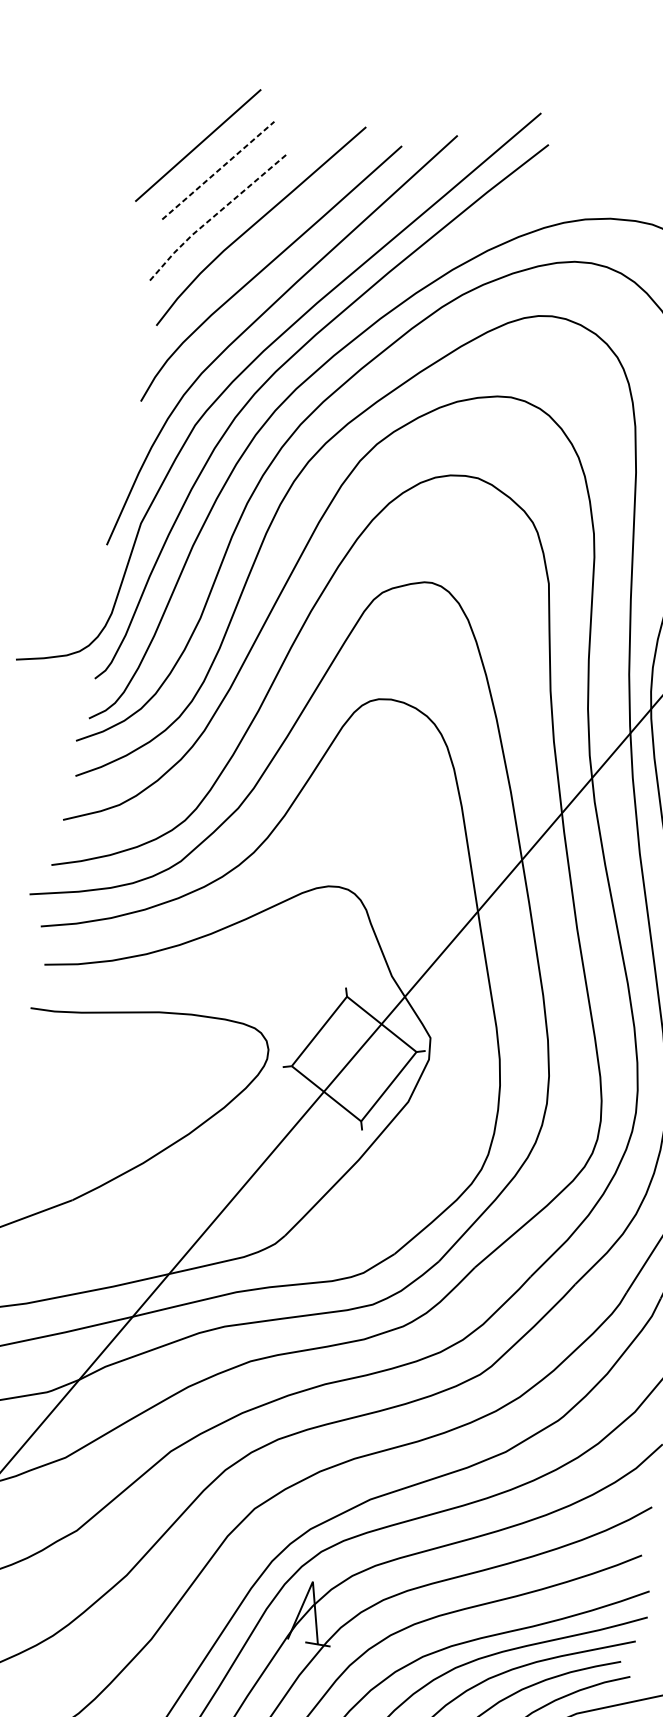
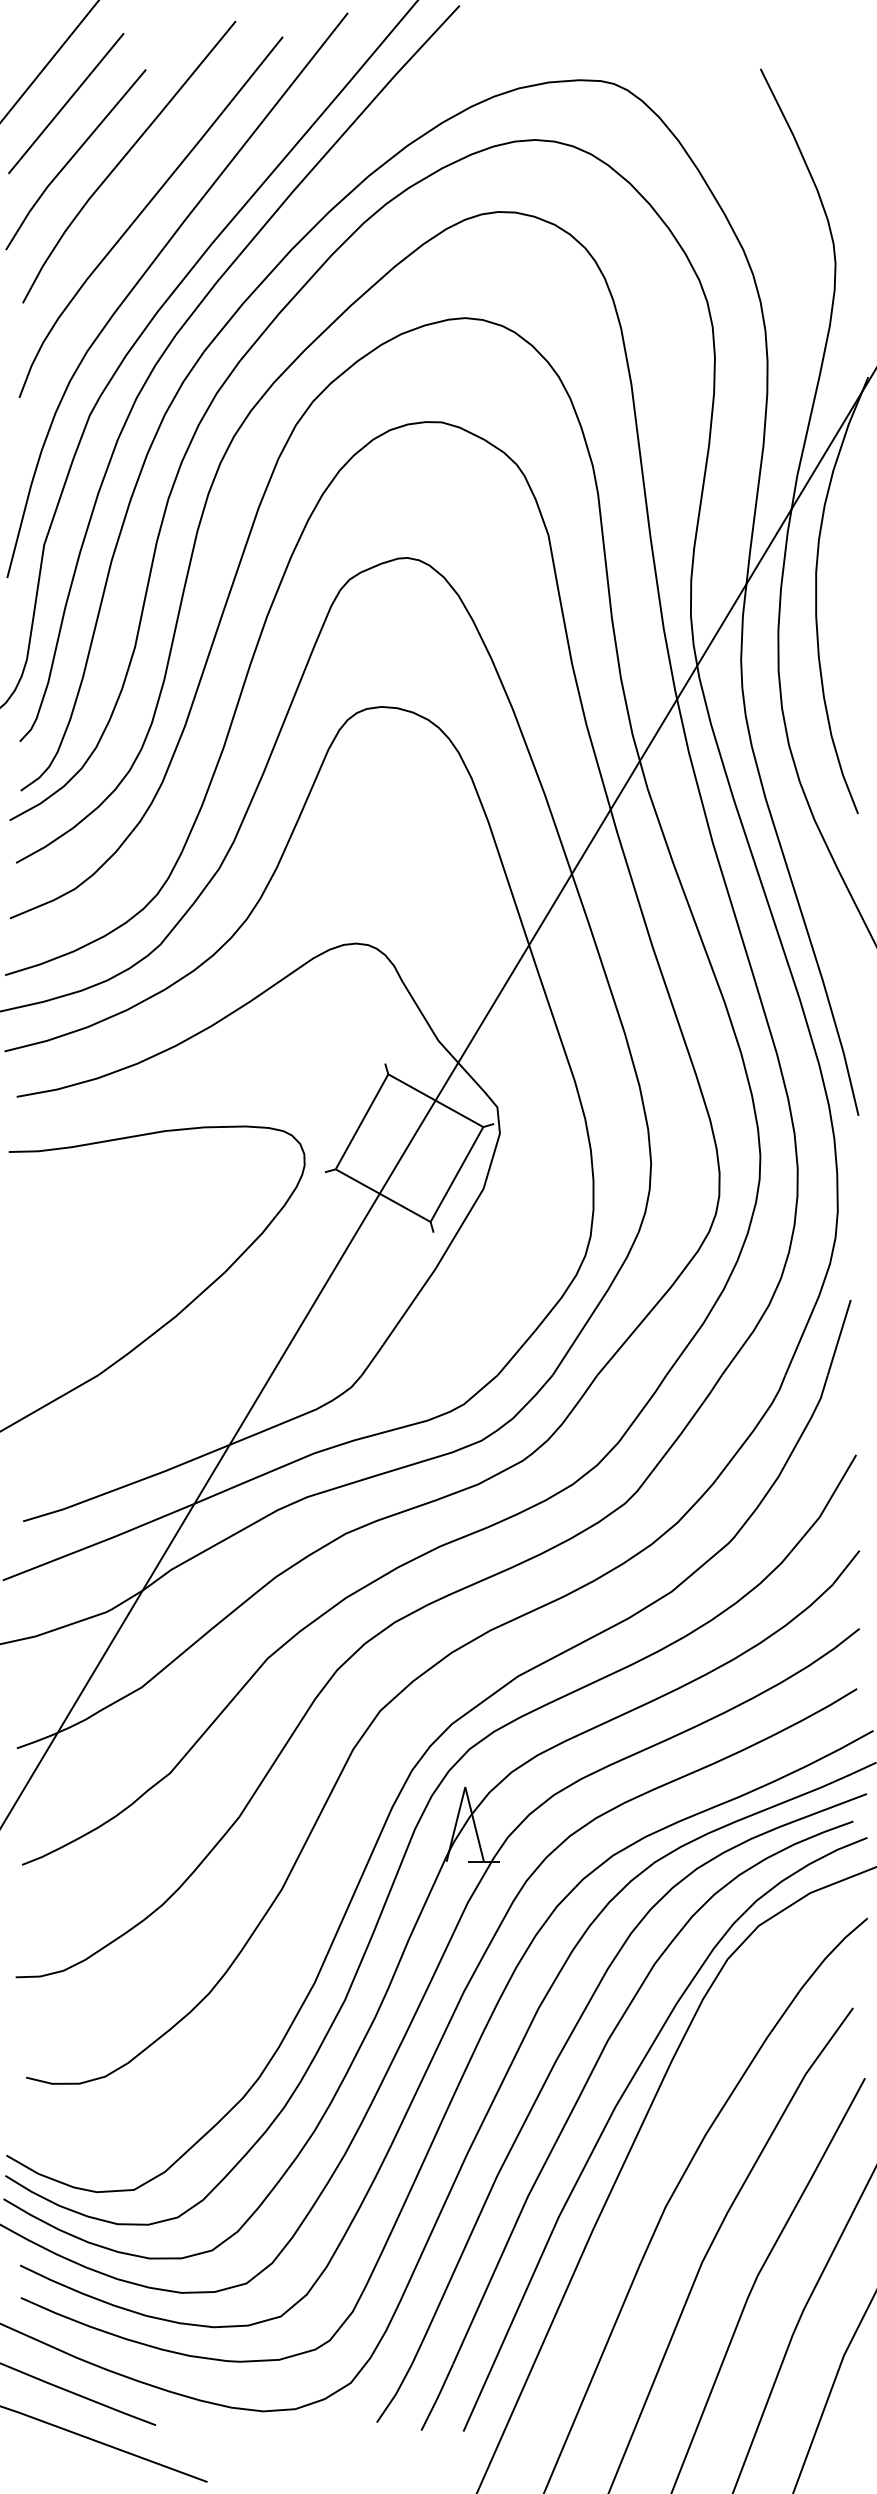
line: (218, 170) -> (66, 103), dashed -> solid
line: (215, 215) -> (71, 158), dashed -> solid

